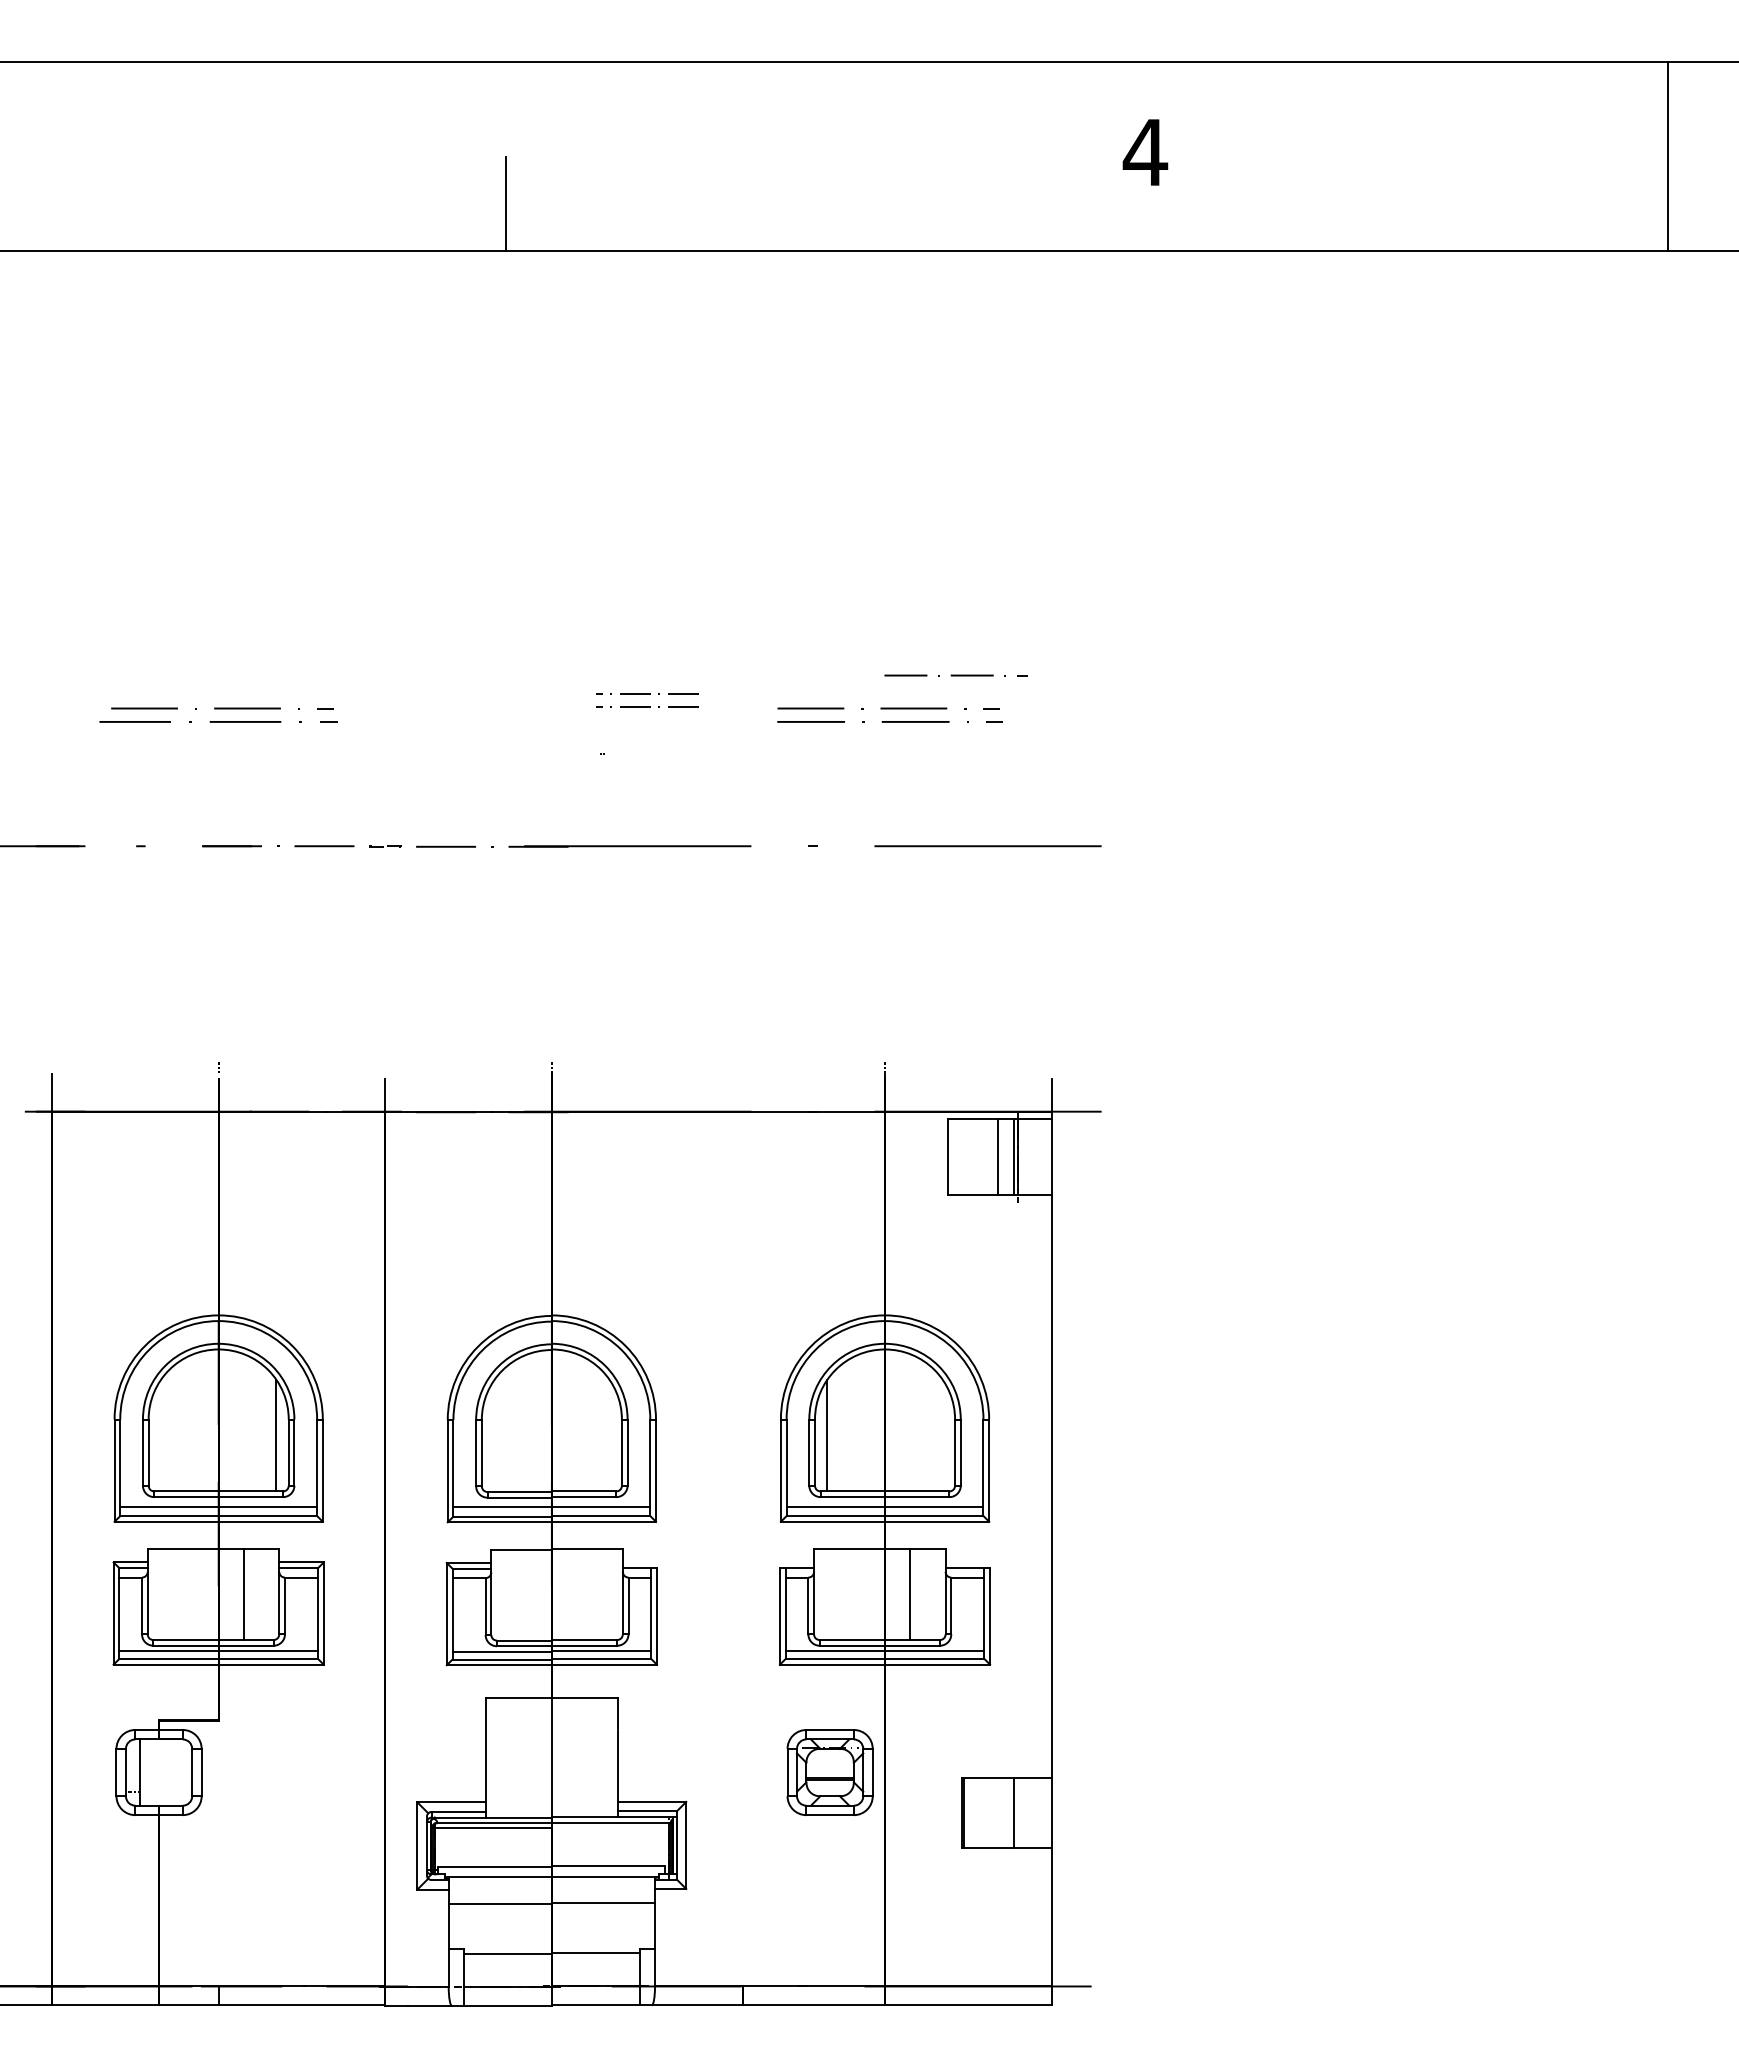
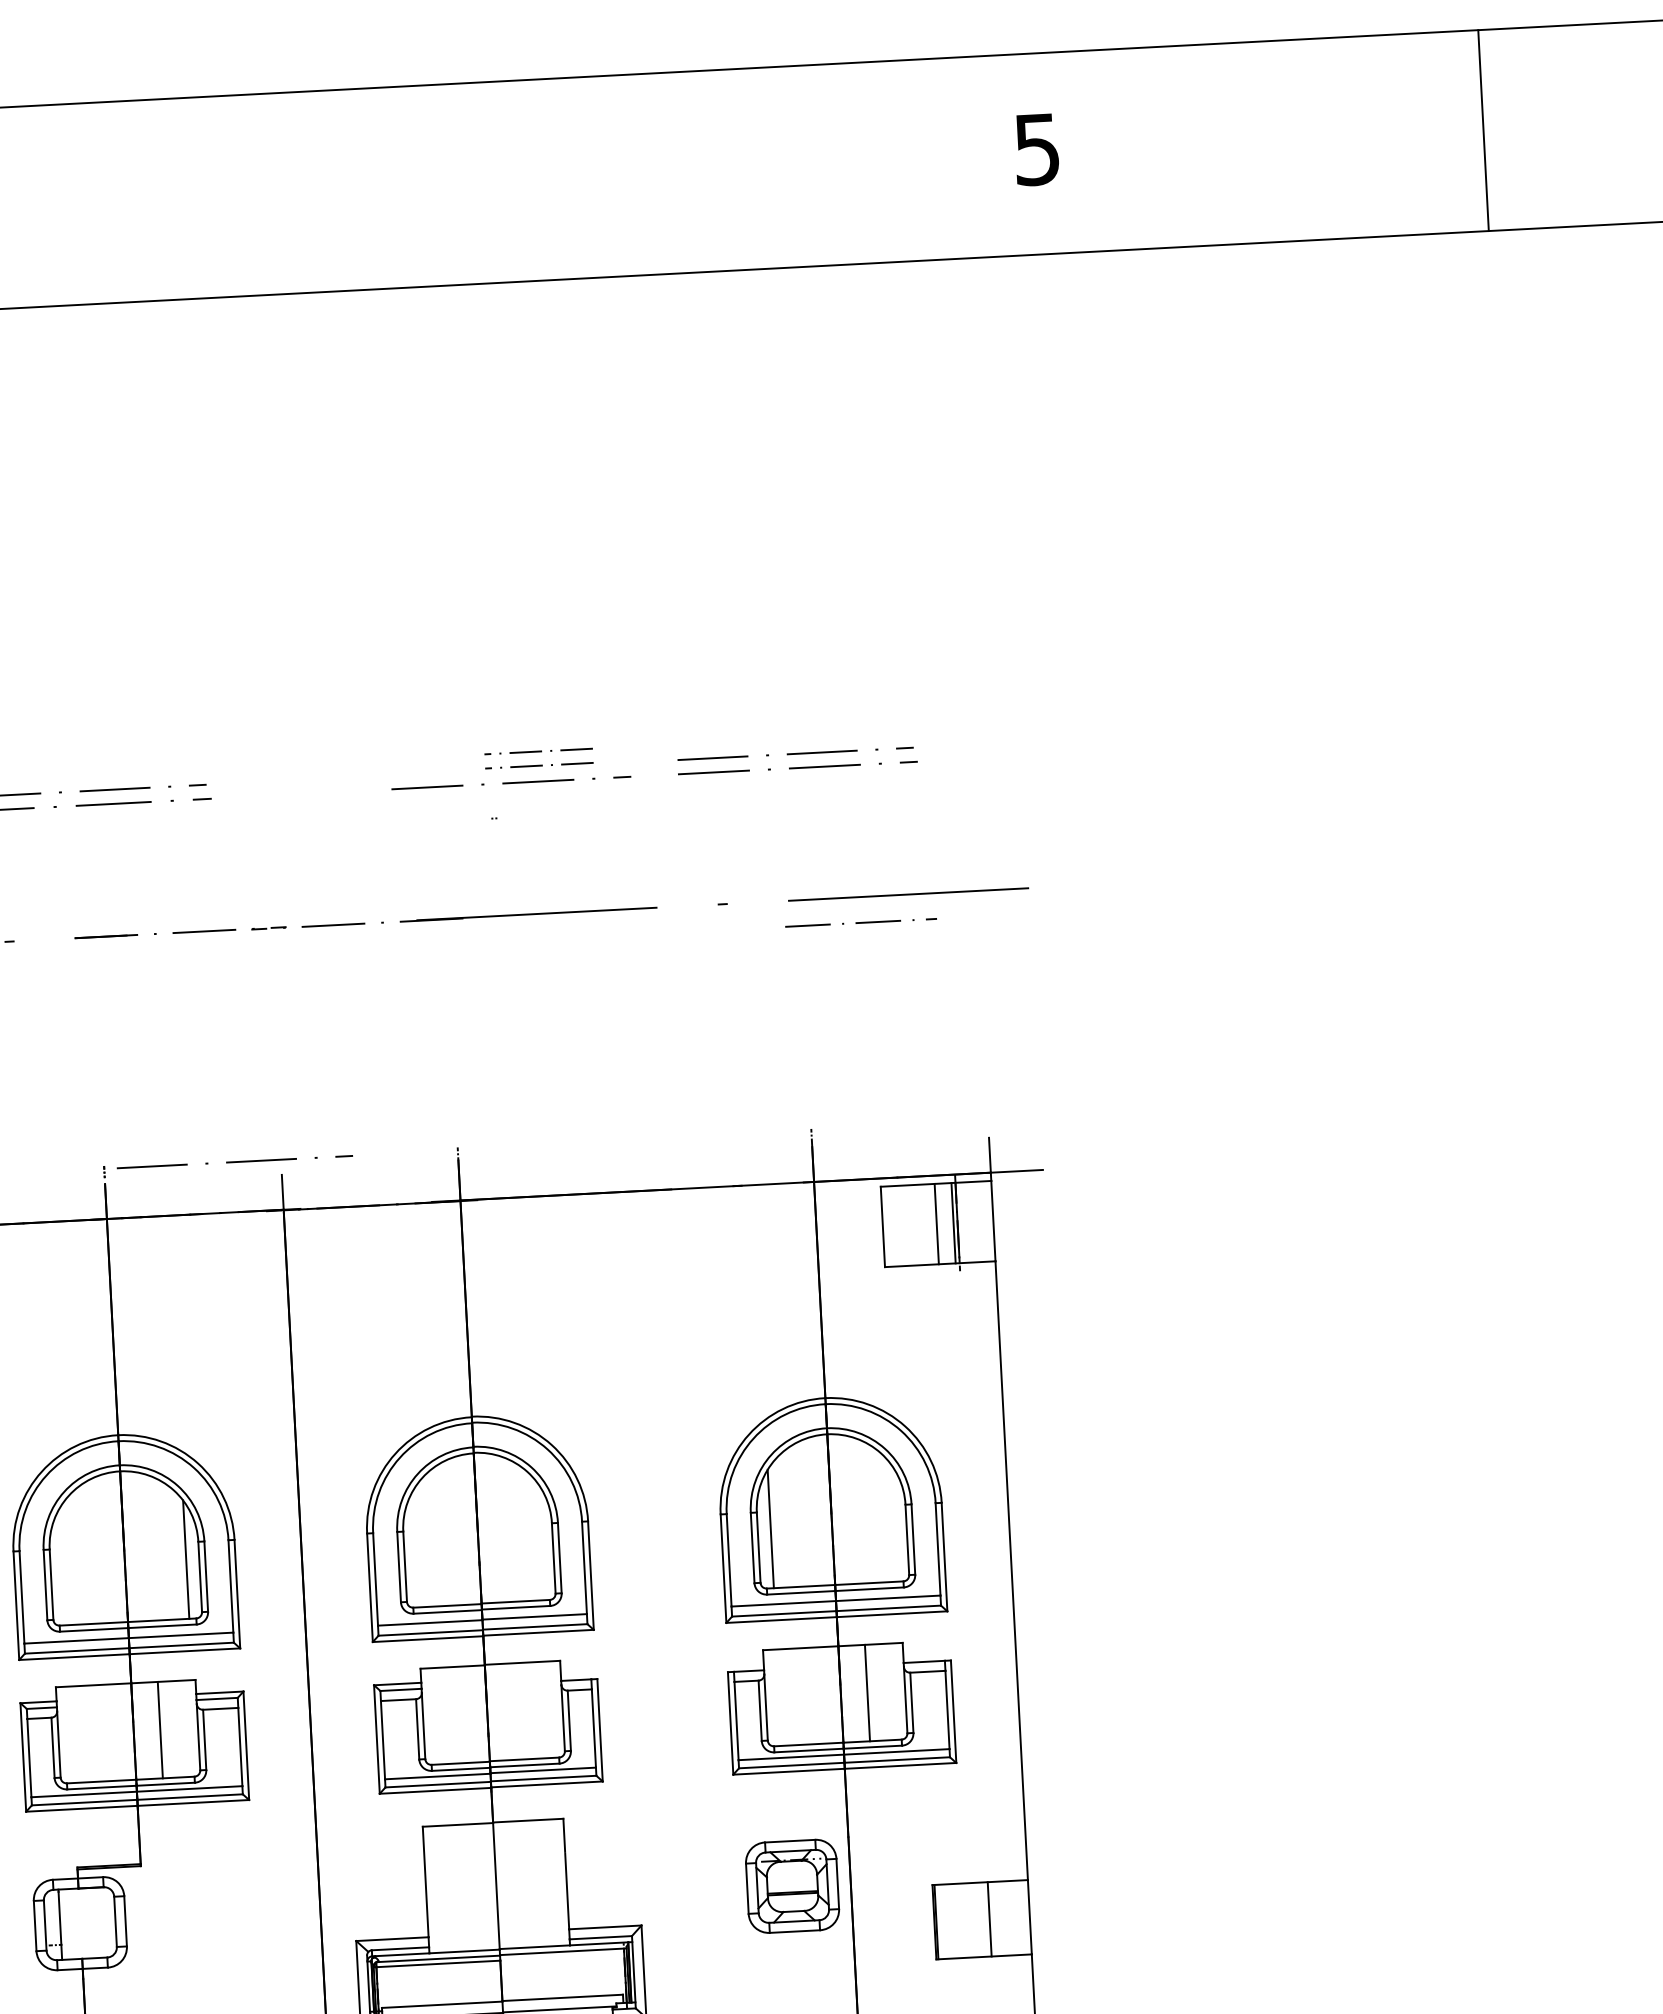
text: (1145, 152) -> (1037, 149), 4 -> 5
line: (1667, 156) -> (1483, 130), moved
line: (506, 203) -> (361, 239), removed
line: (955, 675) -> (860, 922), moved
line: (619, 721) -> (510, 782), added
line: (341, 1064) -> (234, 1162), added

